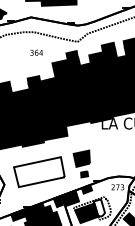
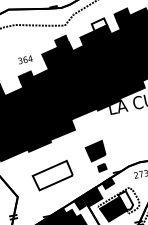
fill: (108, 47) -> (99, 24), removed
text: (36, 52) -> (25, 59), moved
part: (39, 172) -> (52, 175), size x0.7

